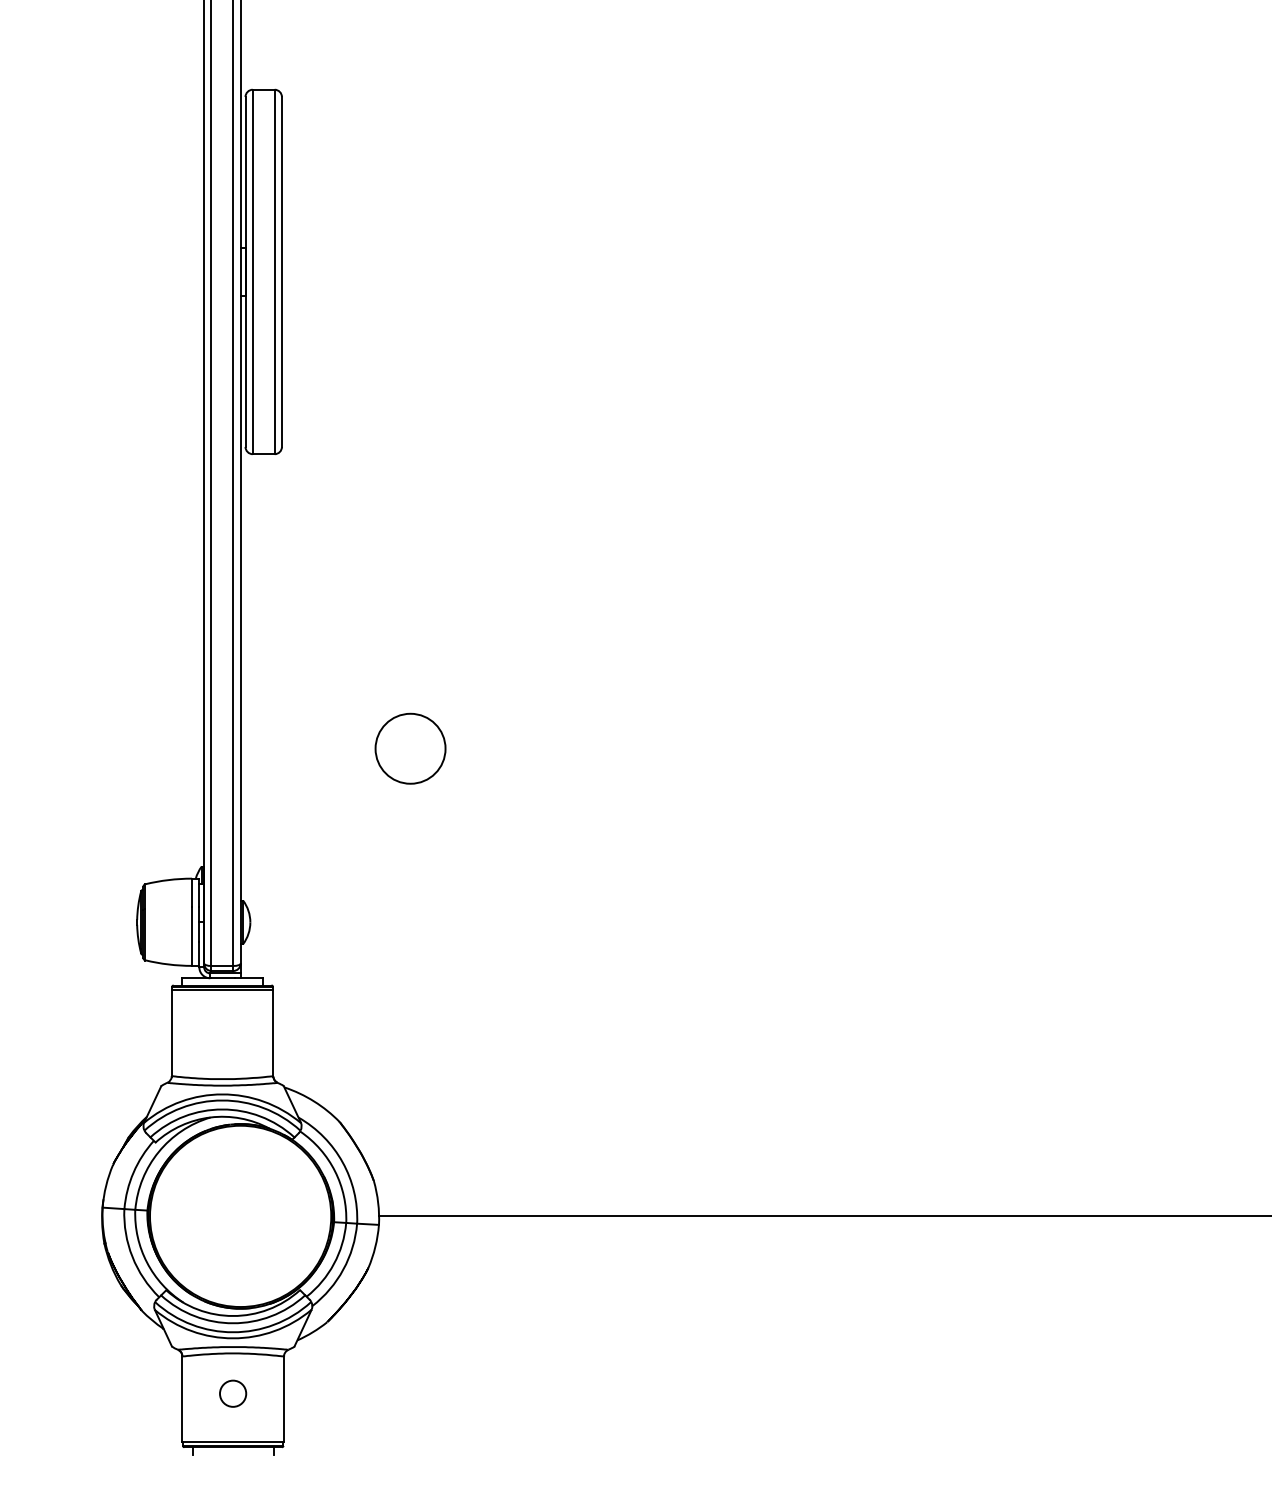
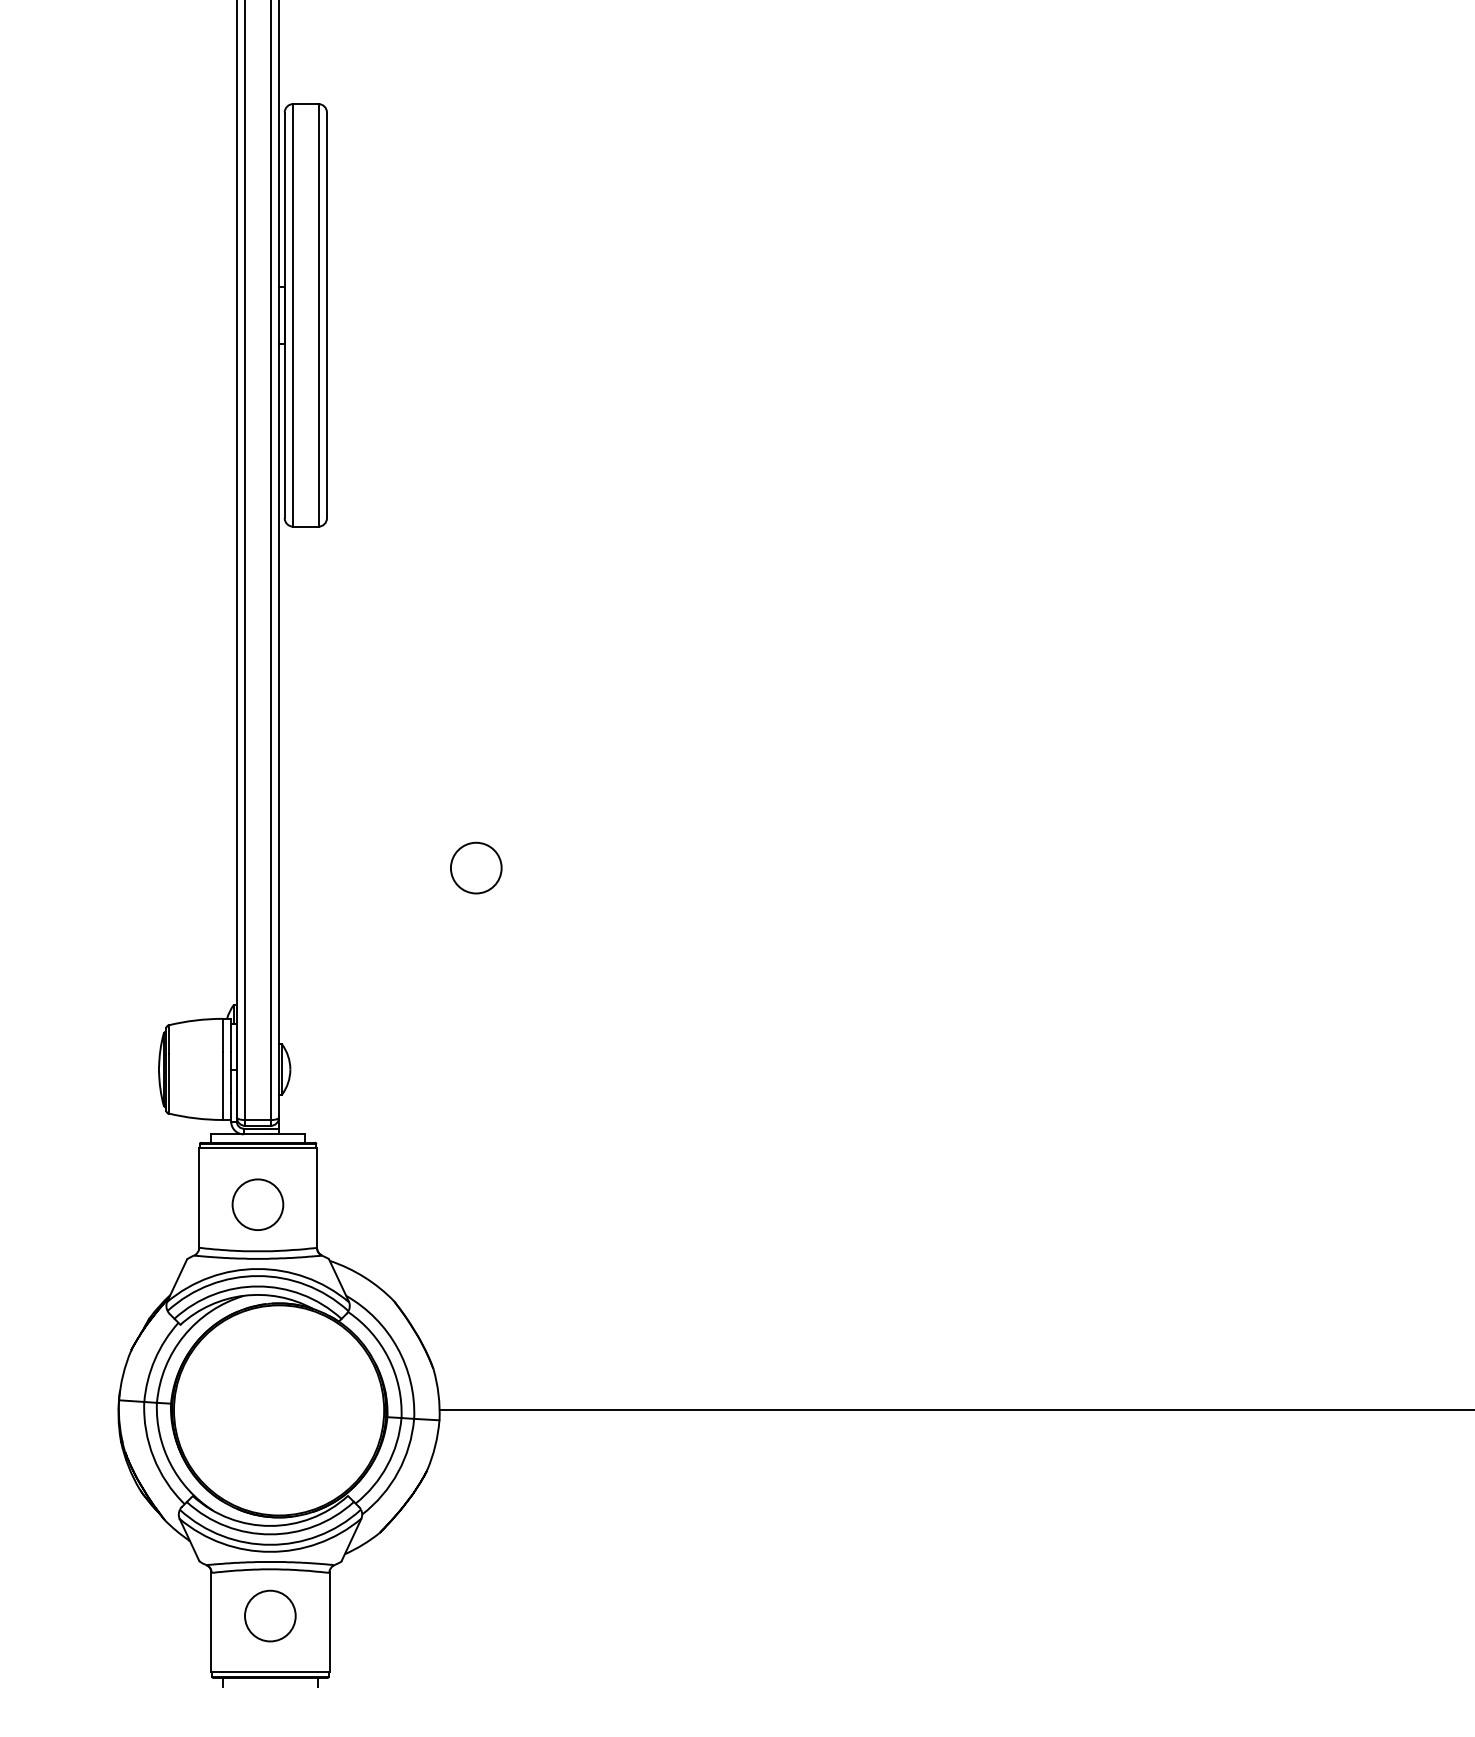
circle: (410, 748) -> (476, 867), size x0.62
circle: (222, 1038) -> (258, 1204), added
circle: (232, 1393) -> (269, 1615), size x1.67

